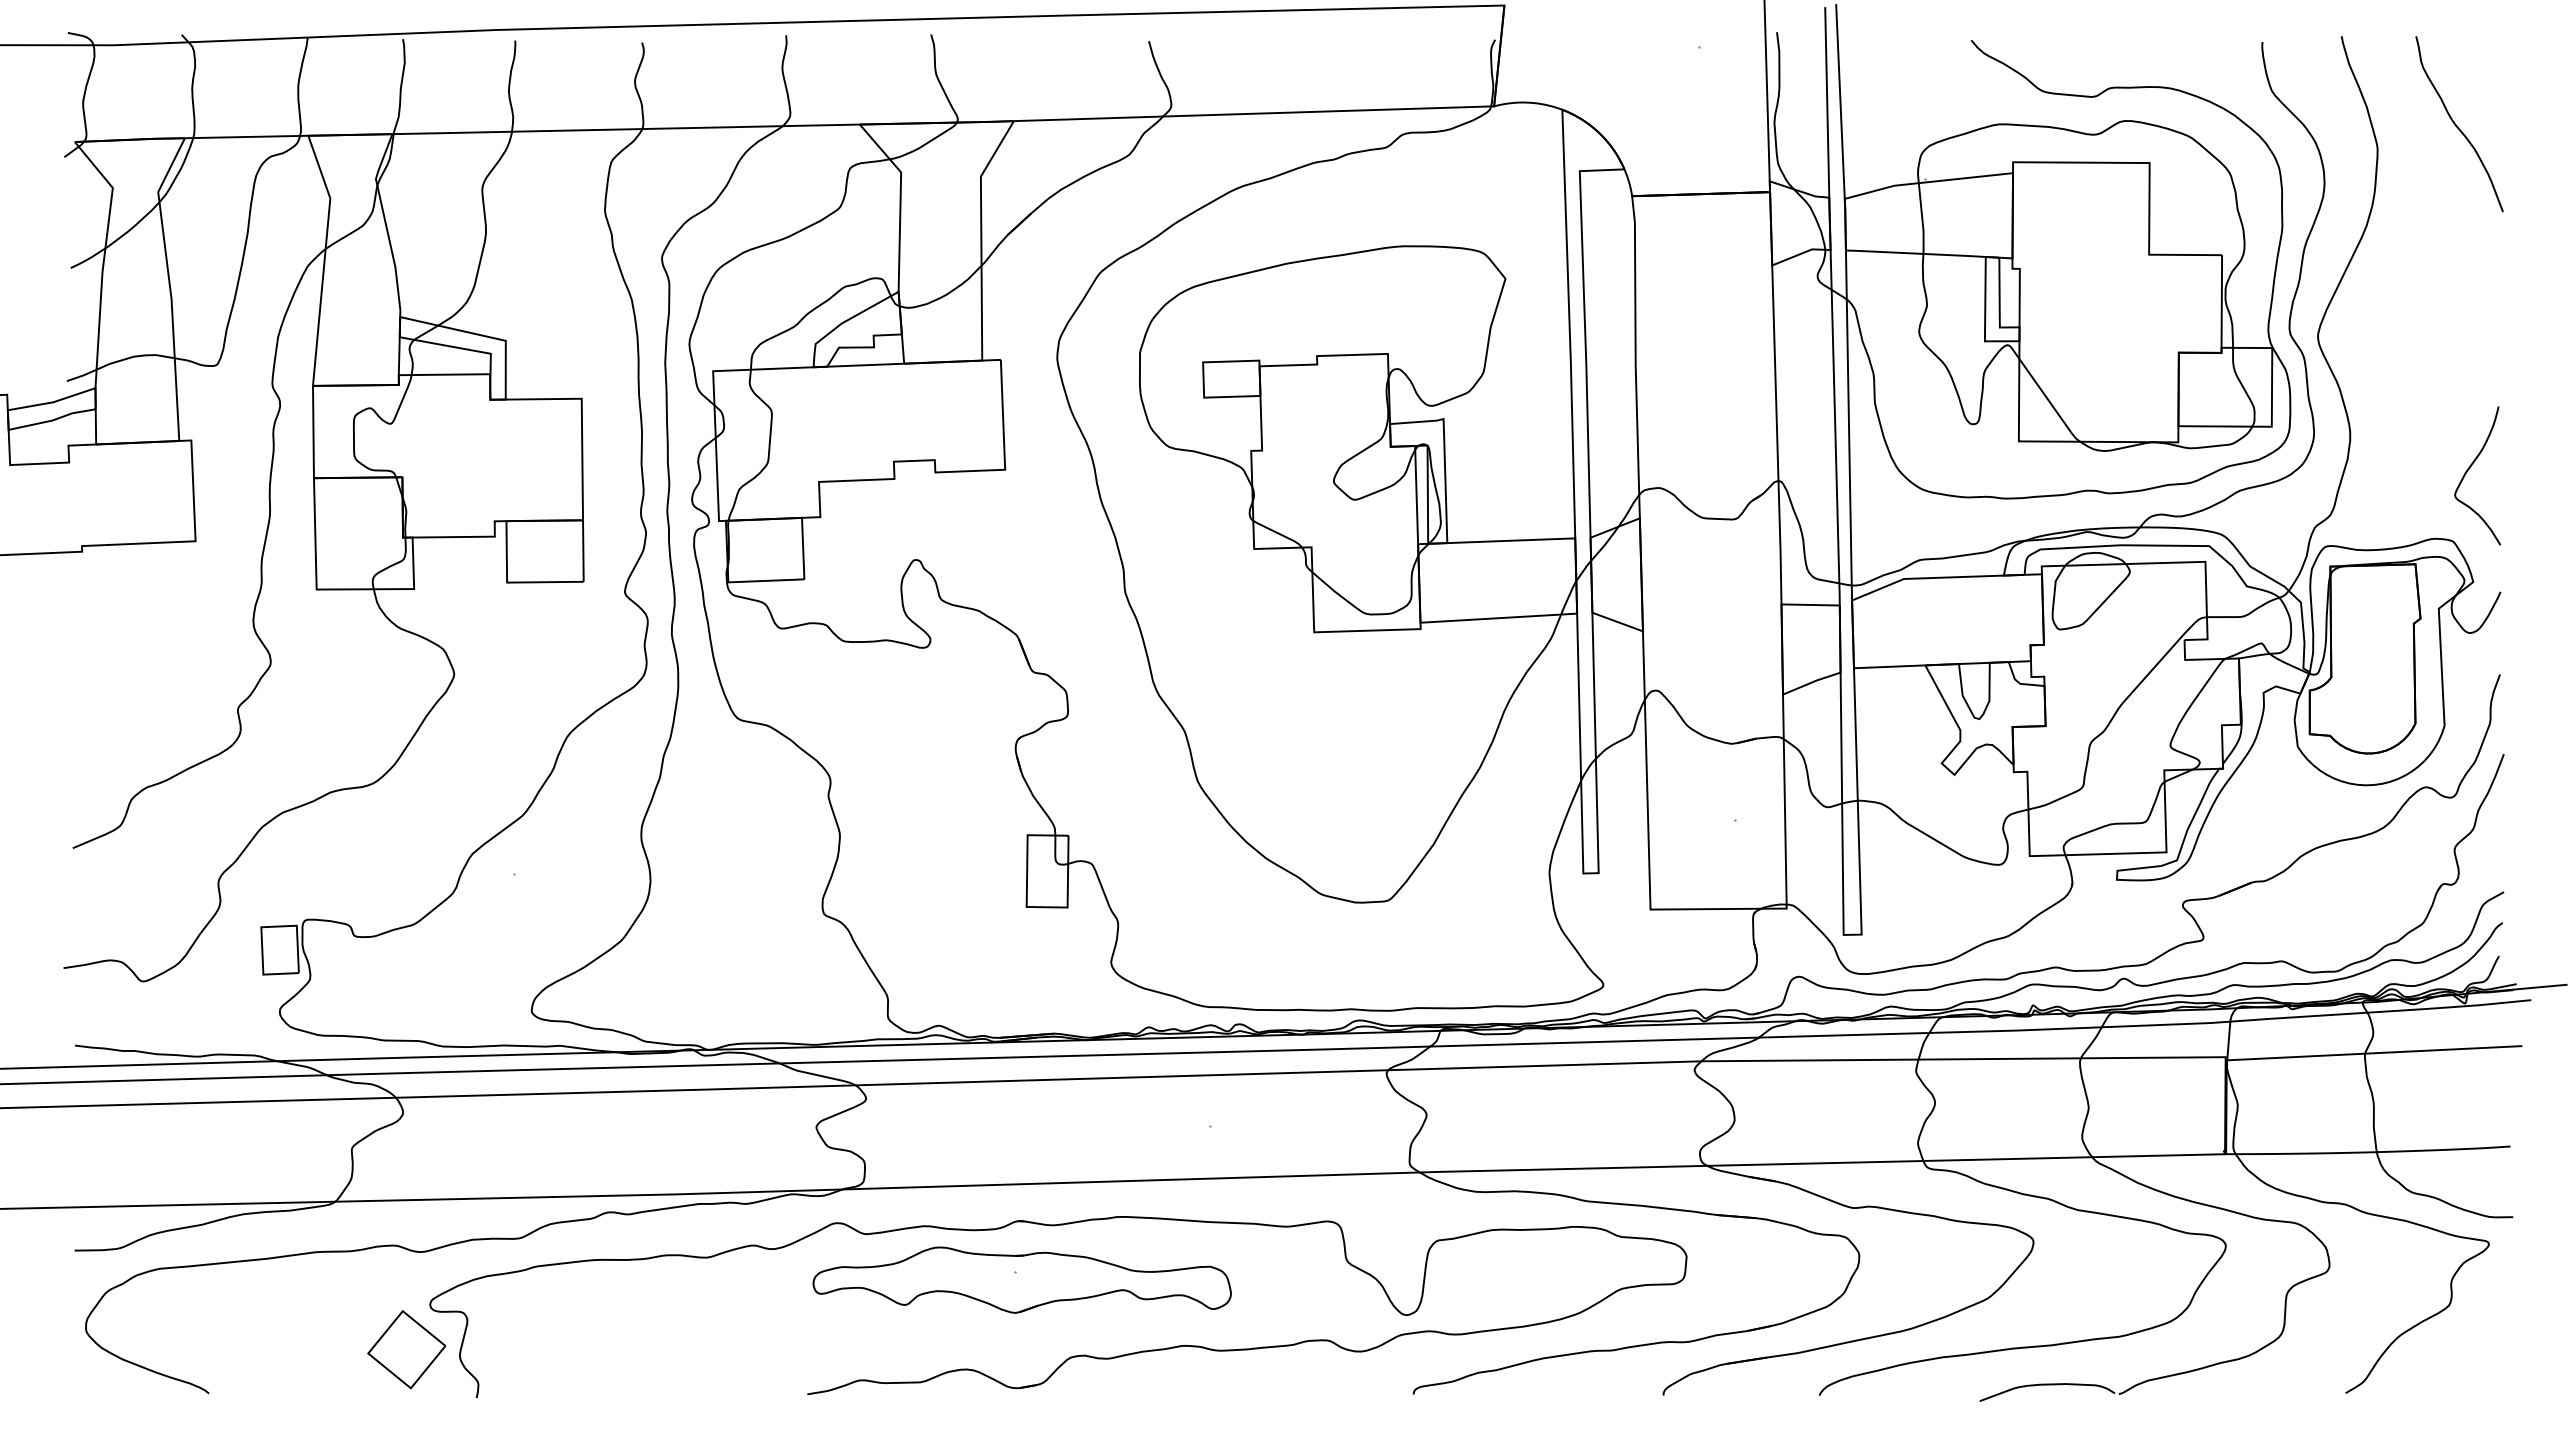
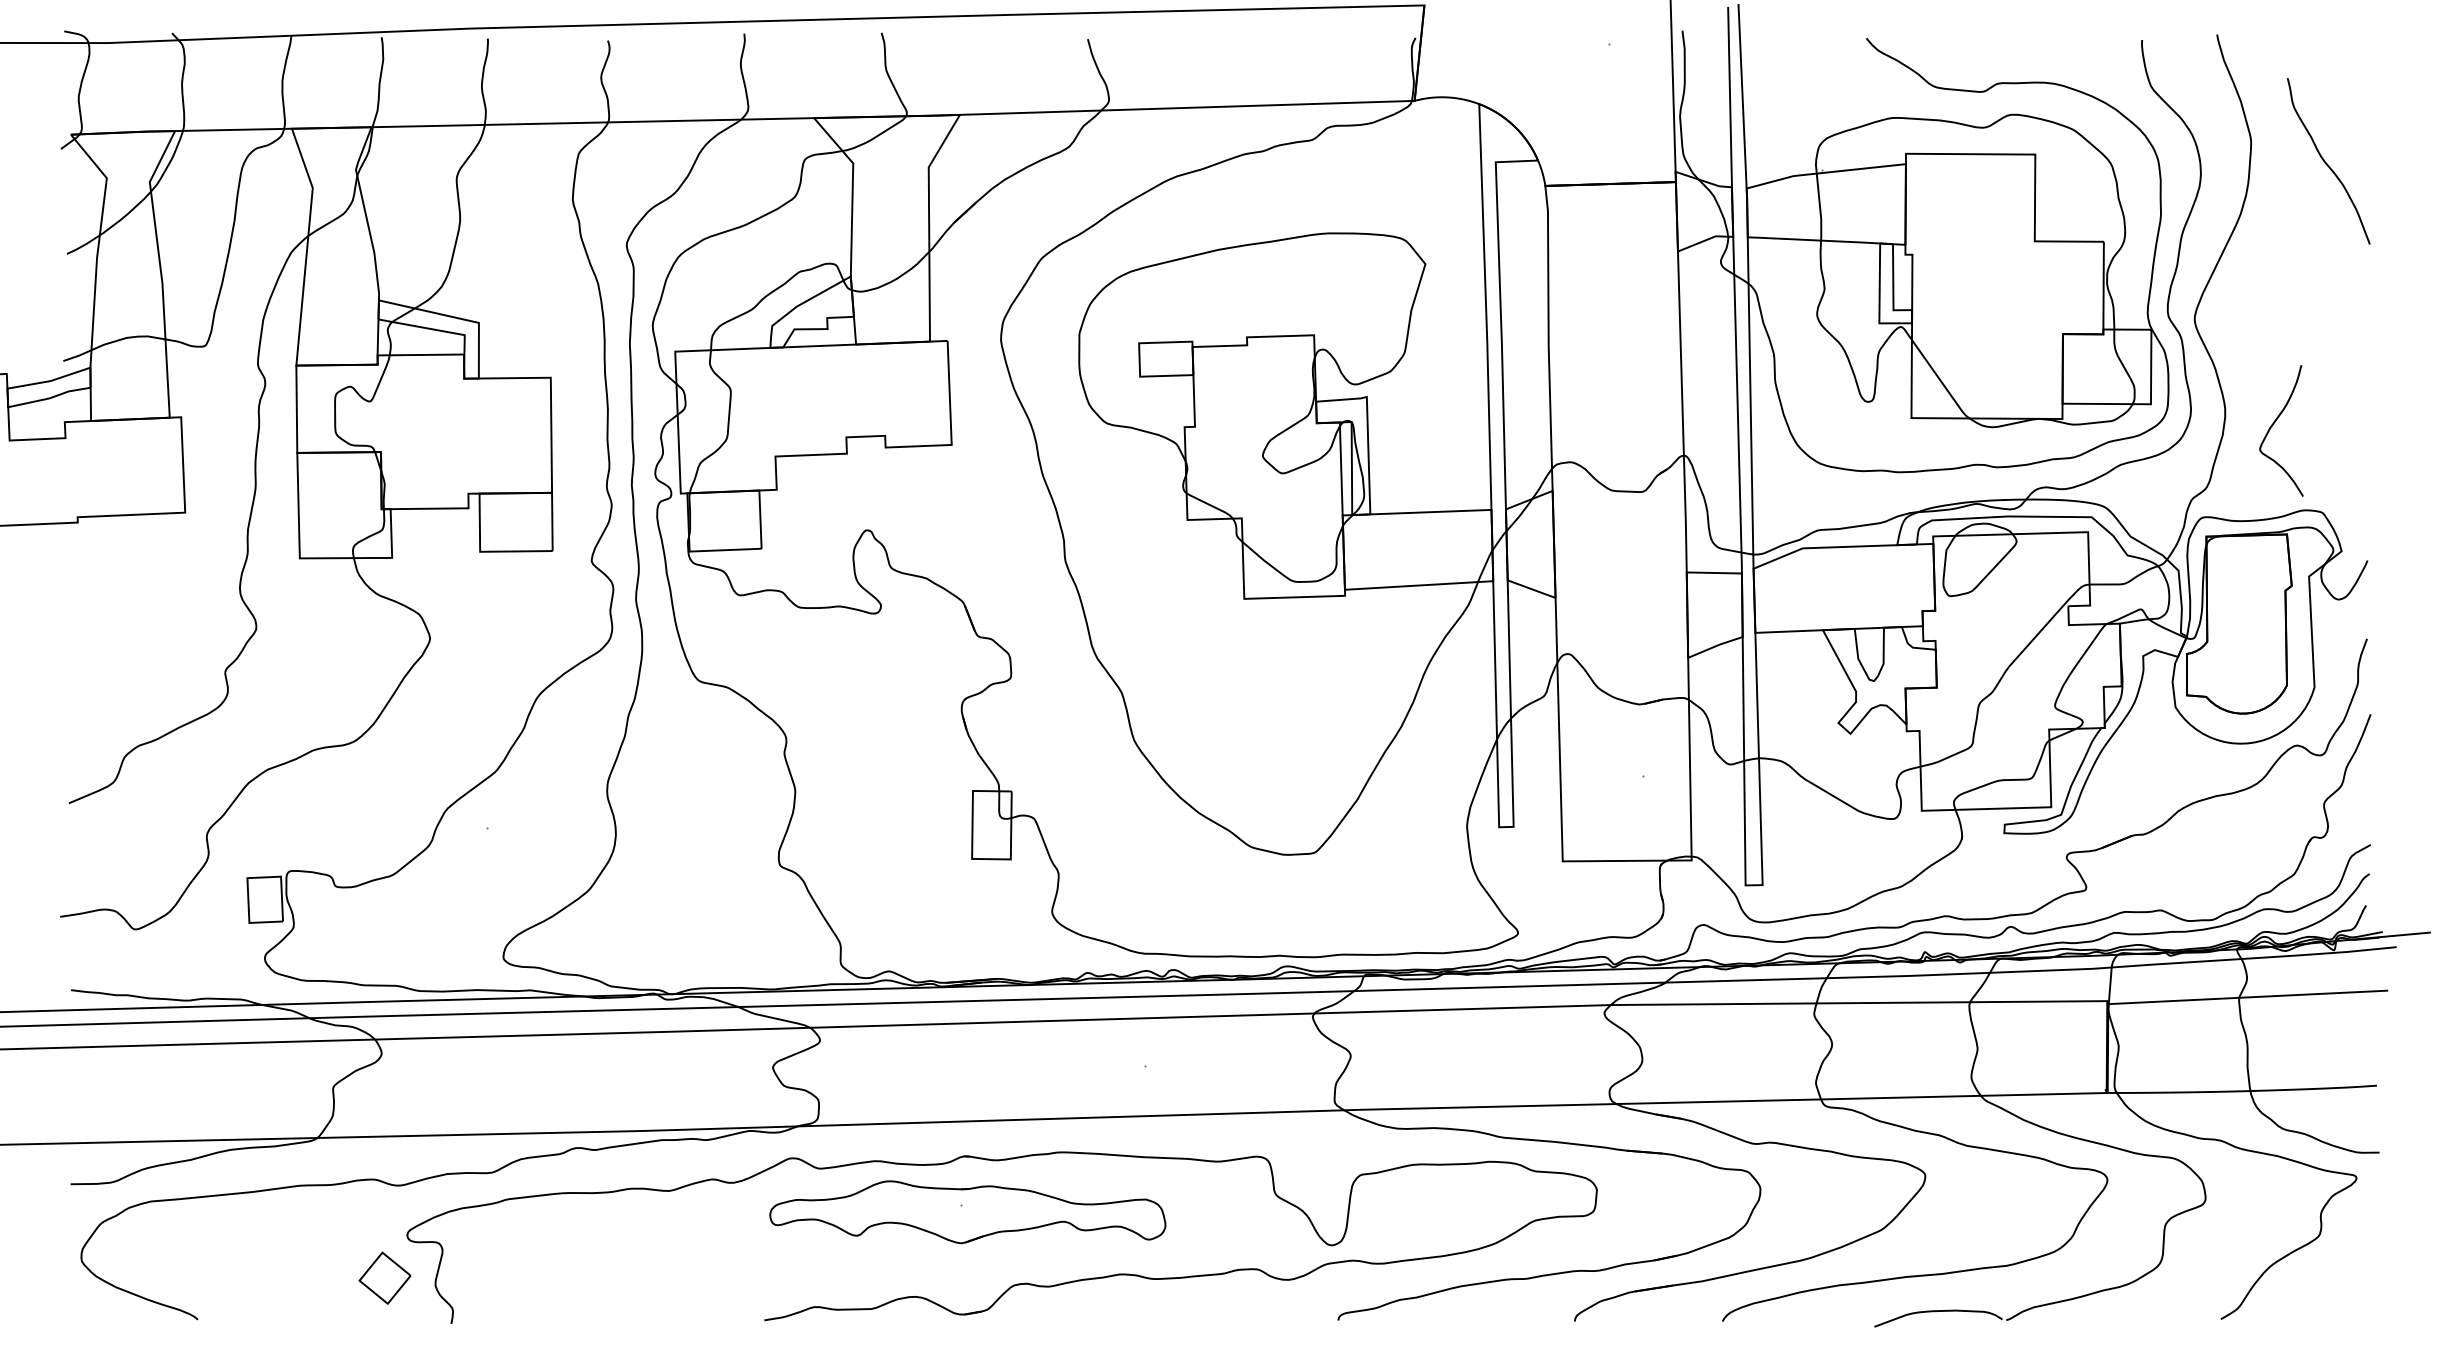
curve: (2457, 125) -> (2326, 162), moved
curve: (2470, 468) -> (2274, 423), moved
part: (406, 1349) -> (384, 1277), size x0.7

